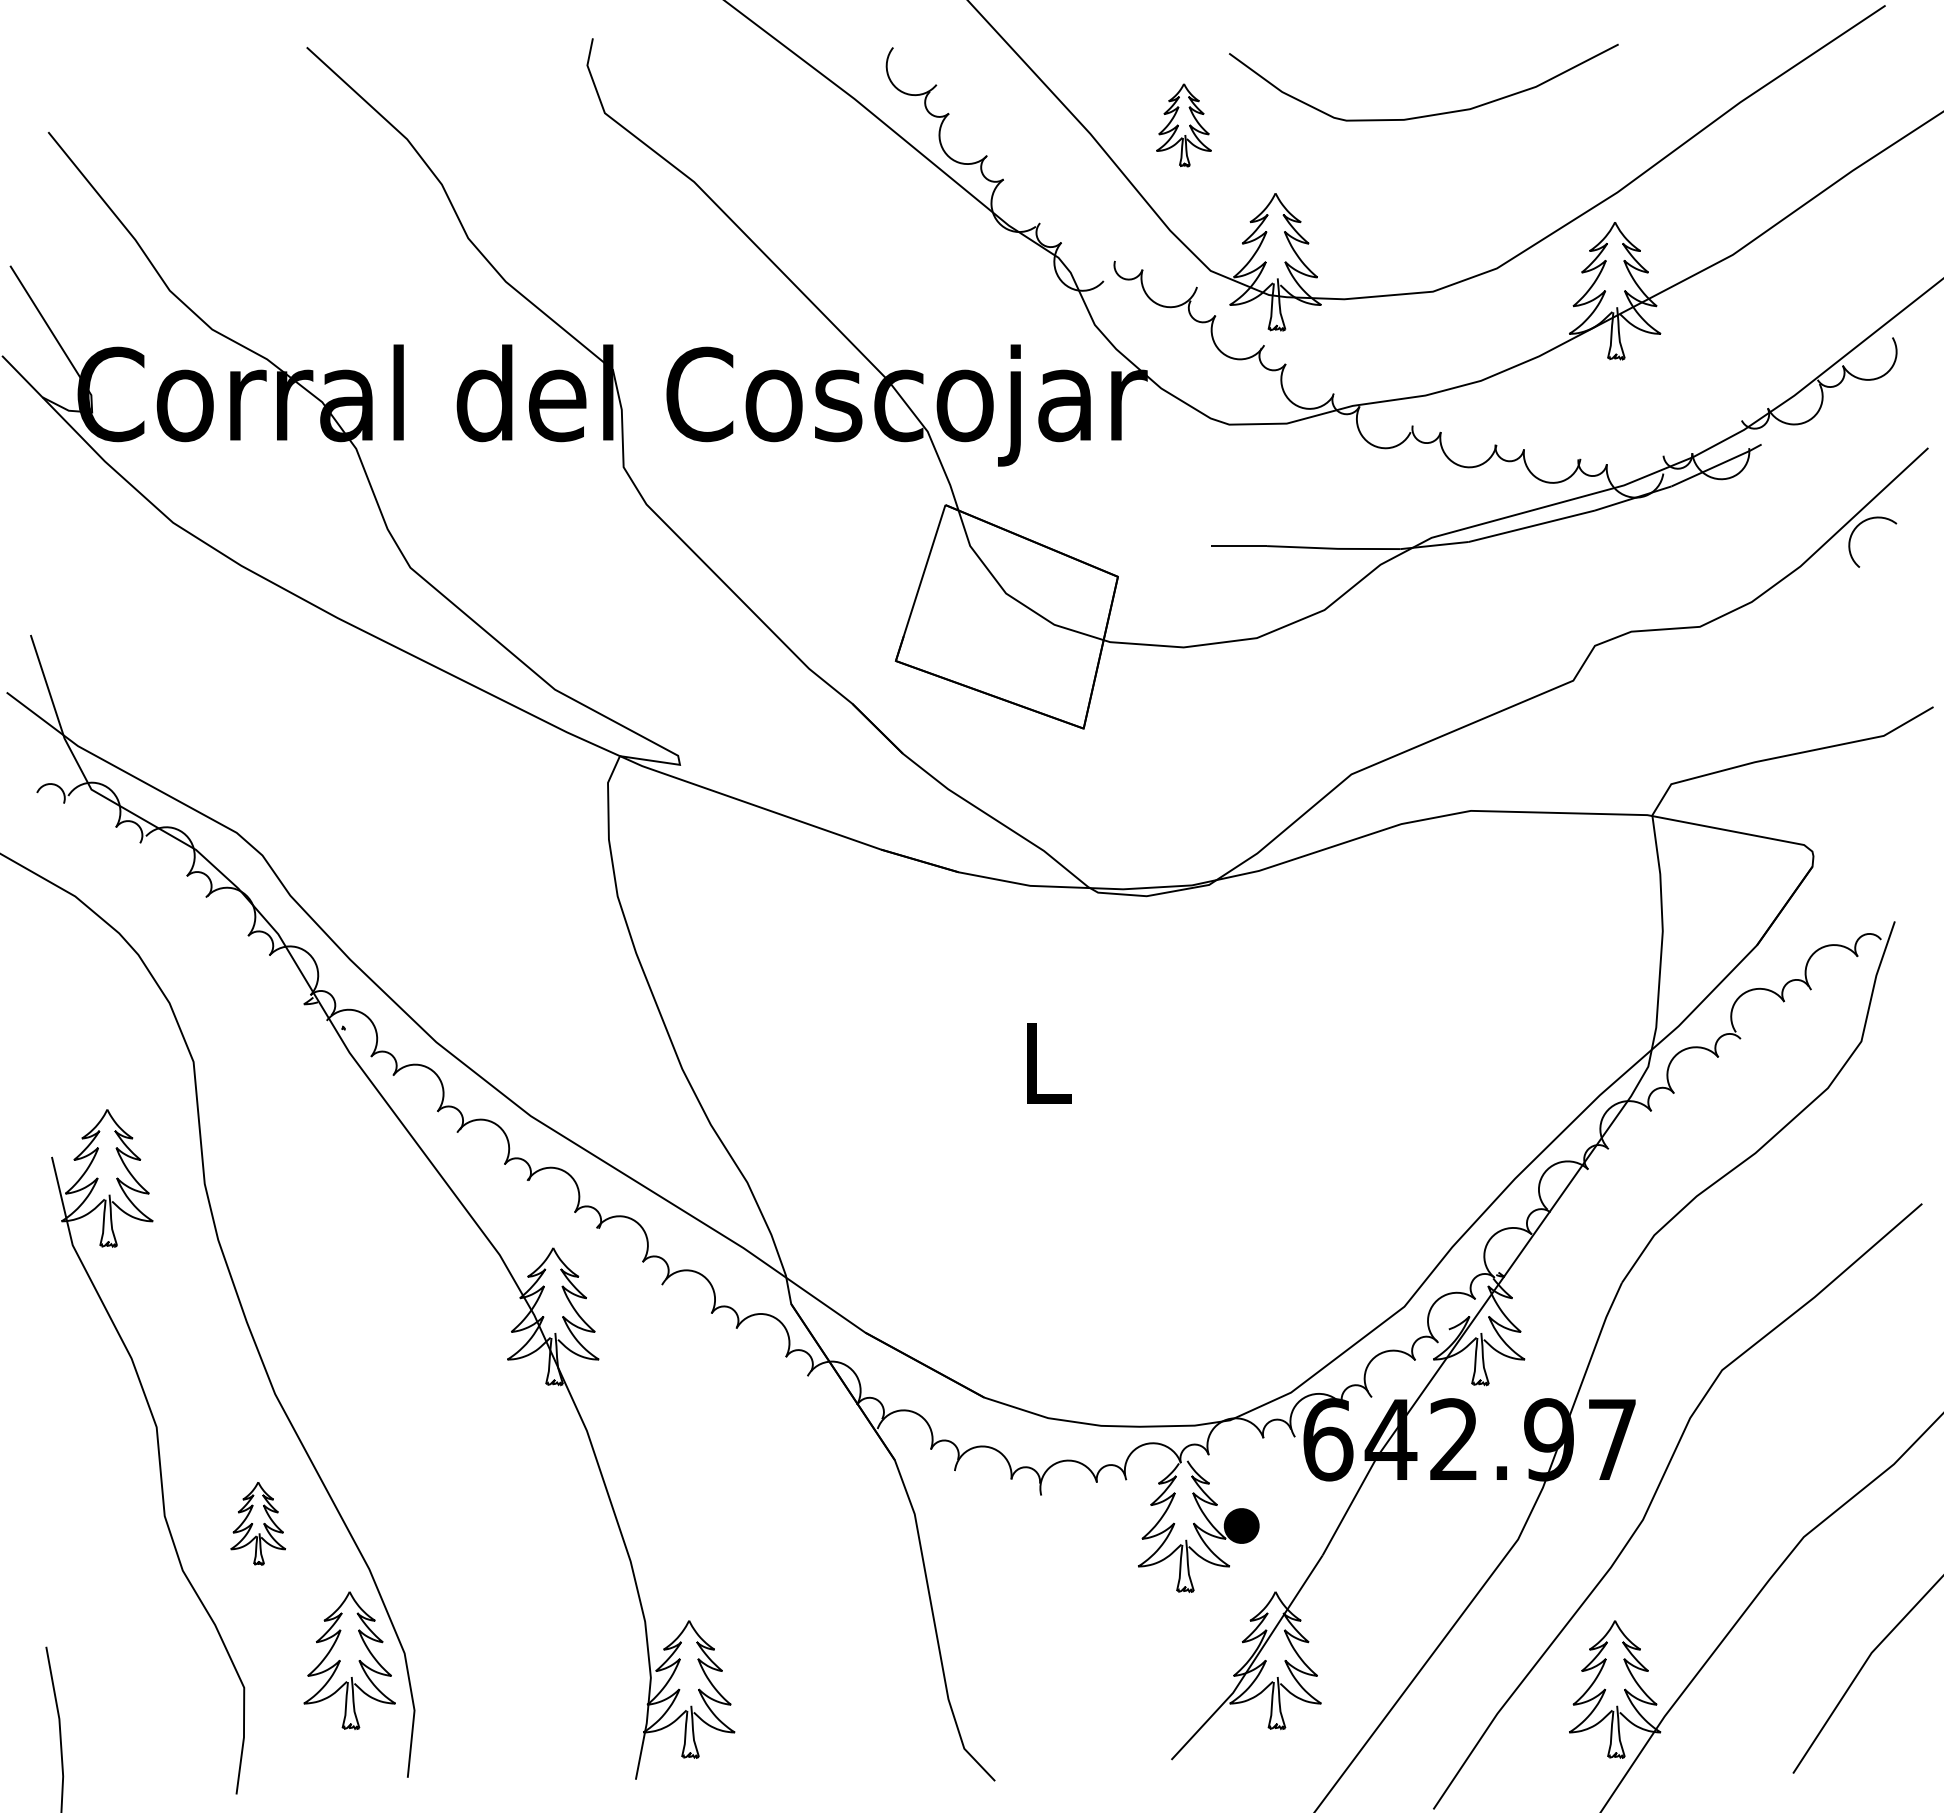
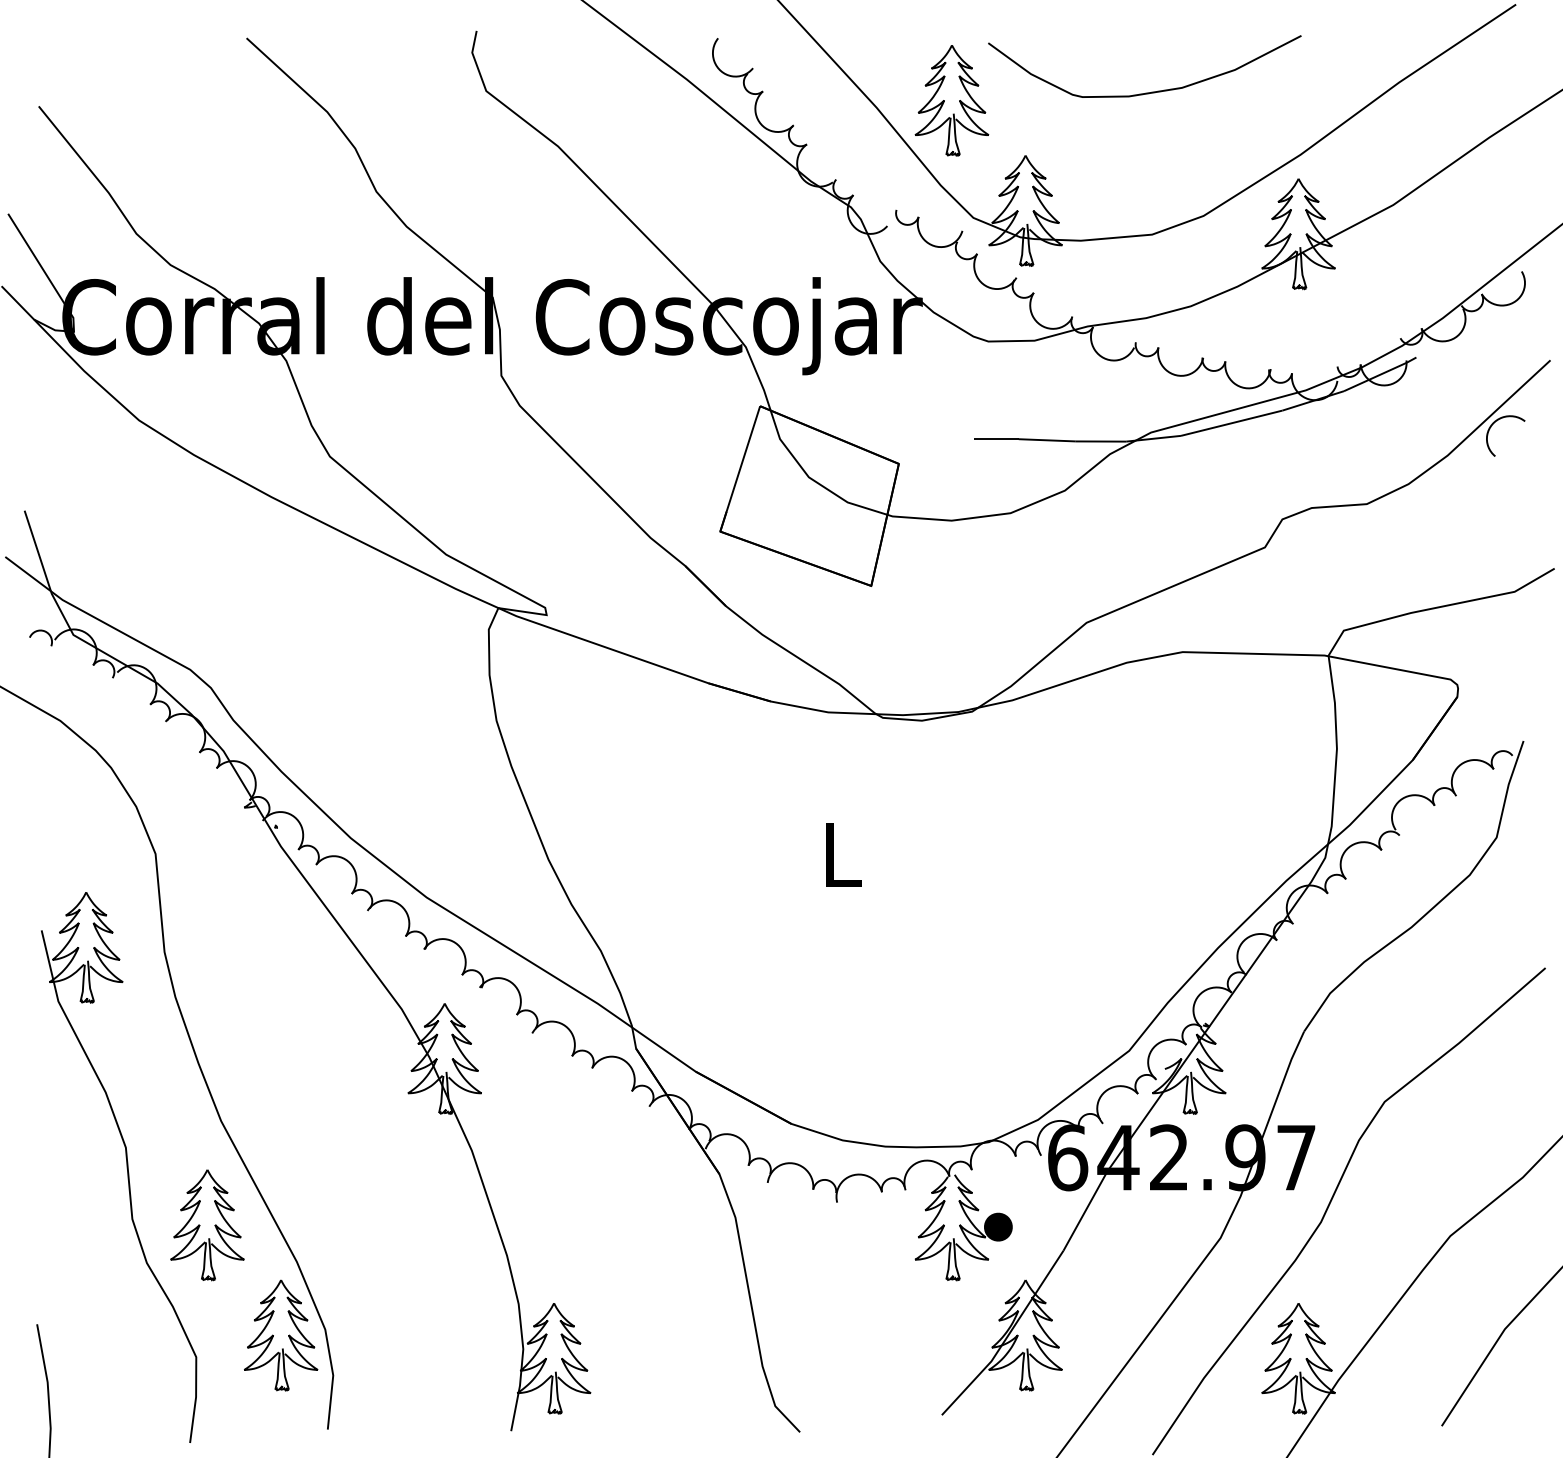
part: (1183, 125) -> (951, 100), size x1.67
part: (258, 1523) -> (207, 1225), size x1.67

